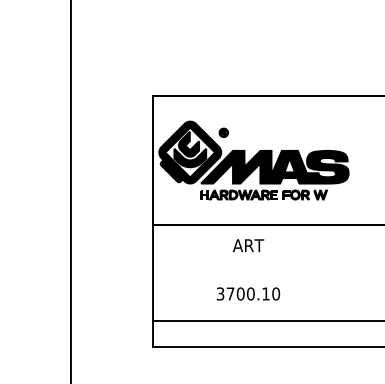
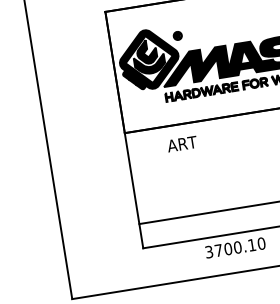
text: (248, 245) -> (182, 143), moved
text: (248, 293) -> (235, 247), moved

